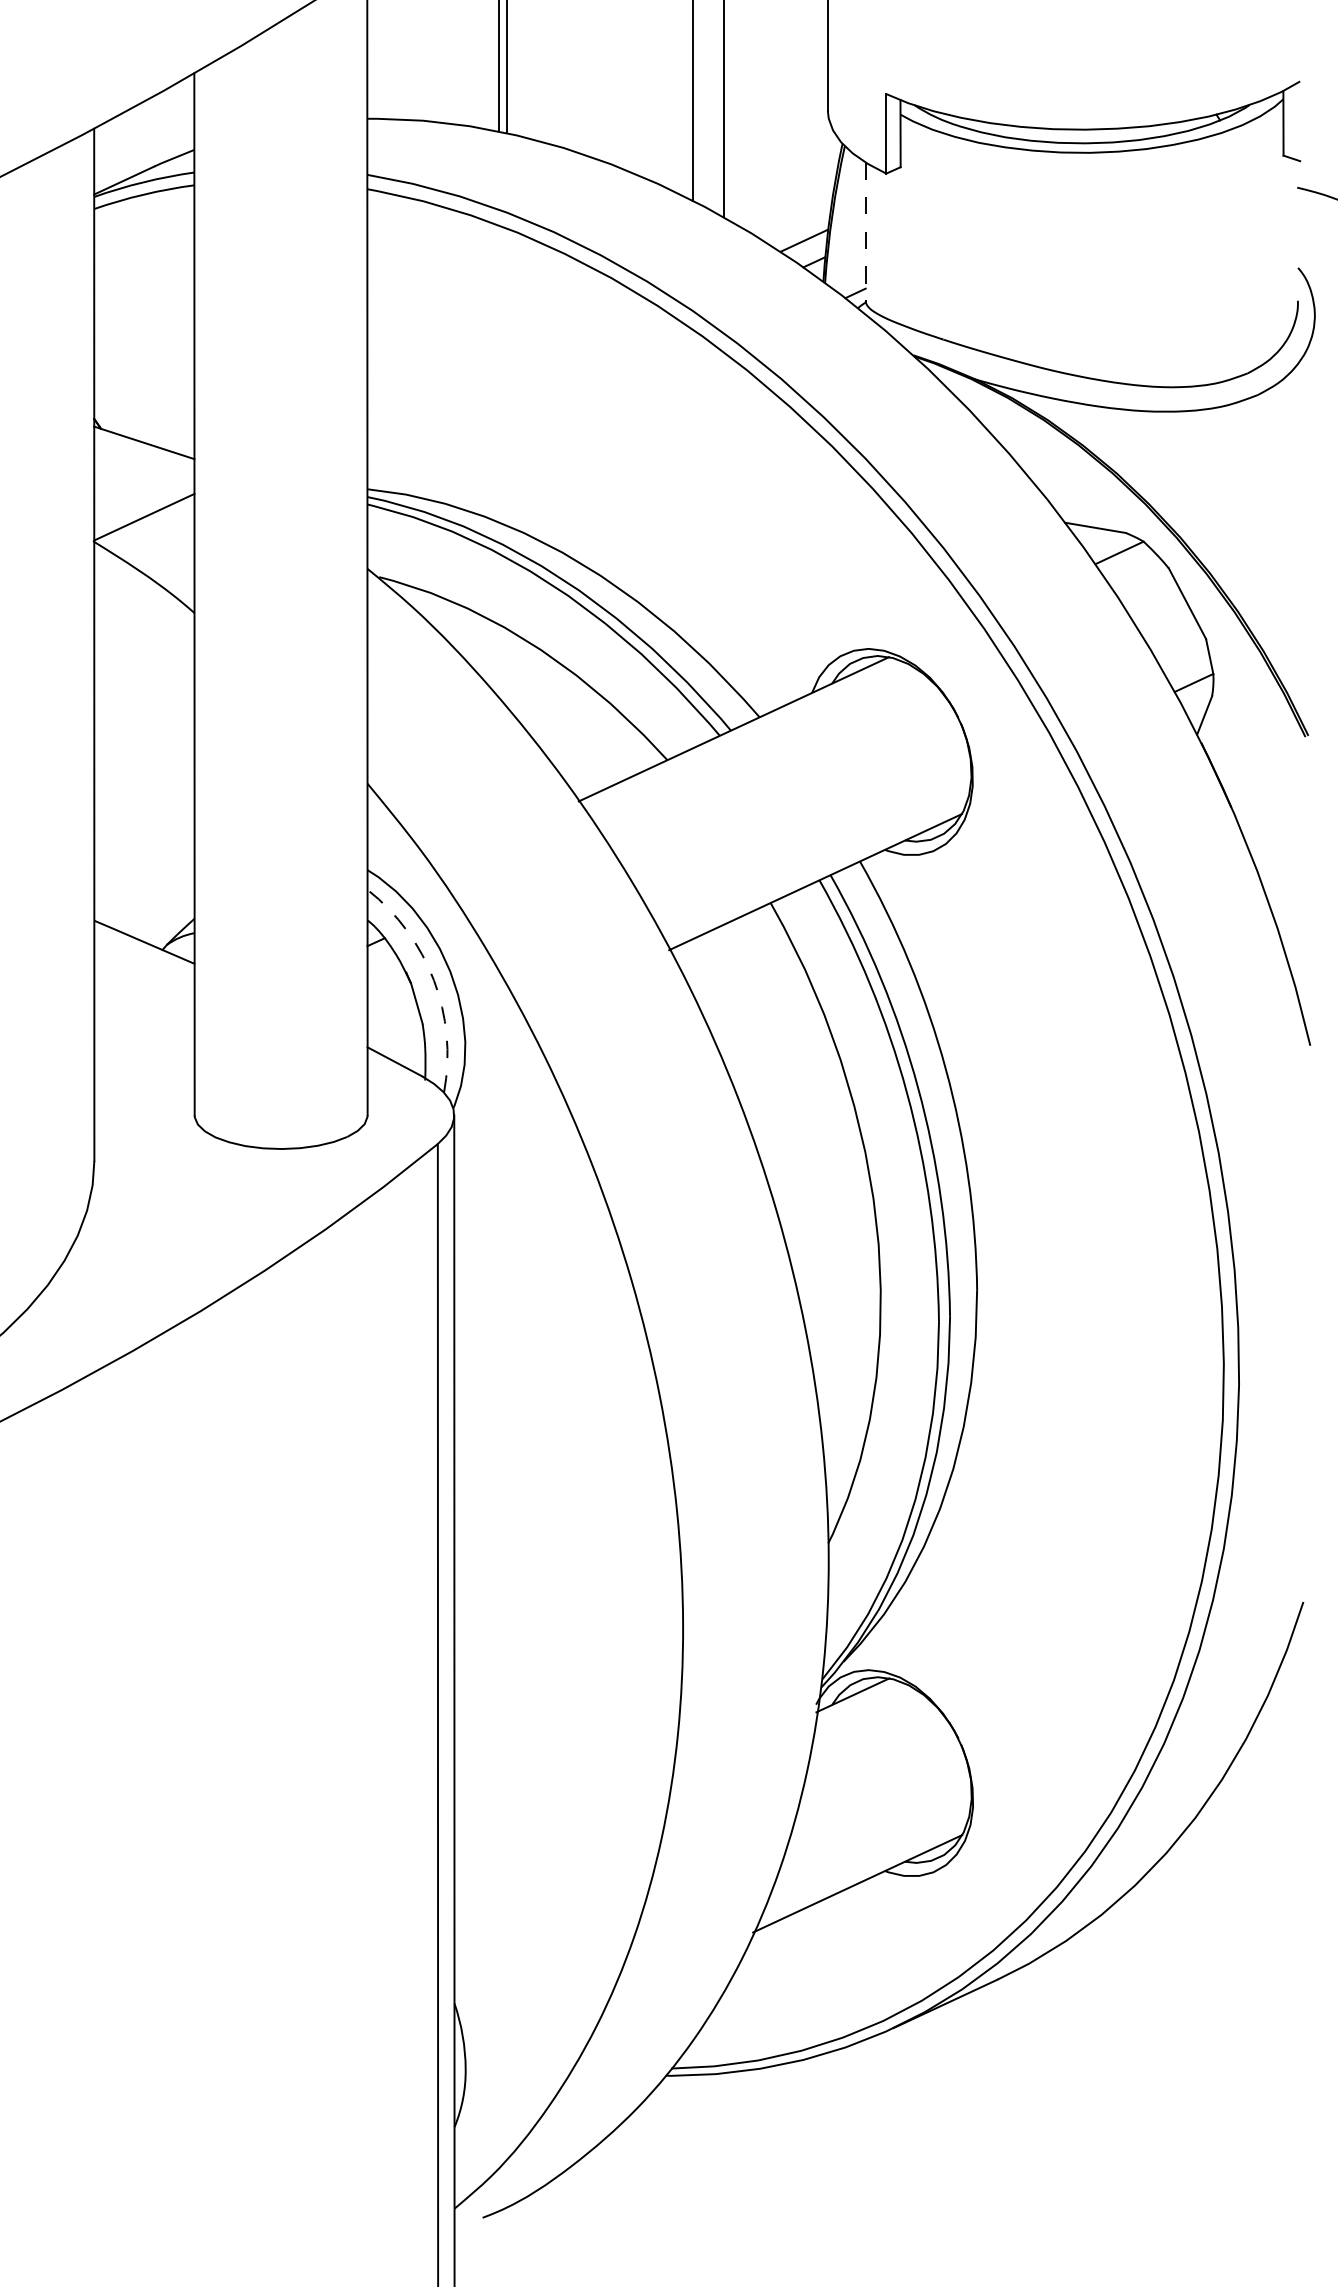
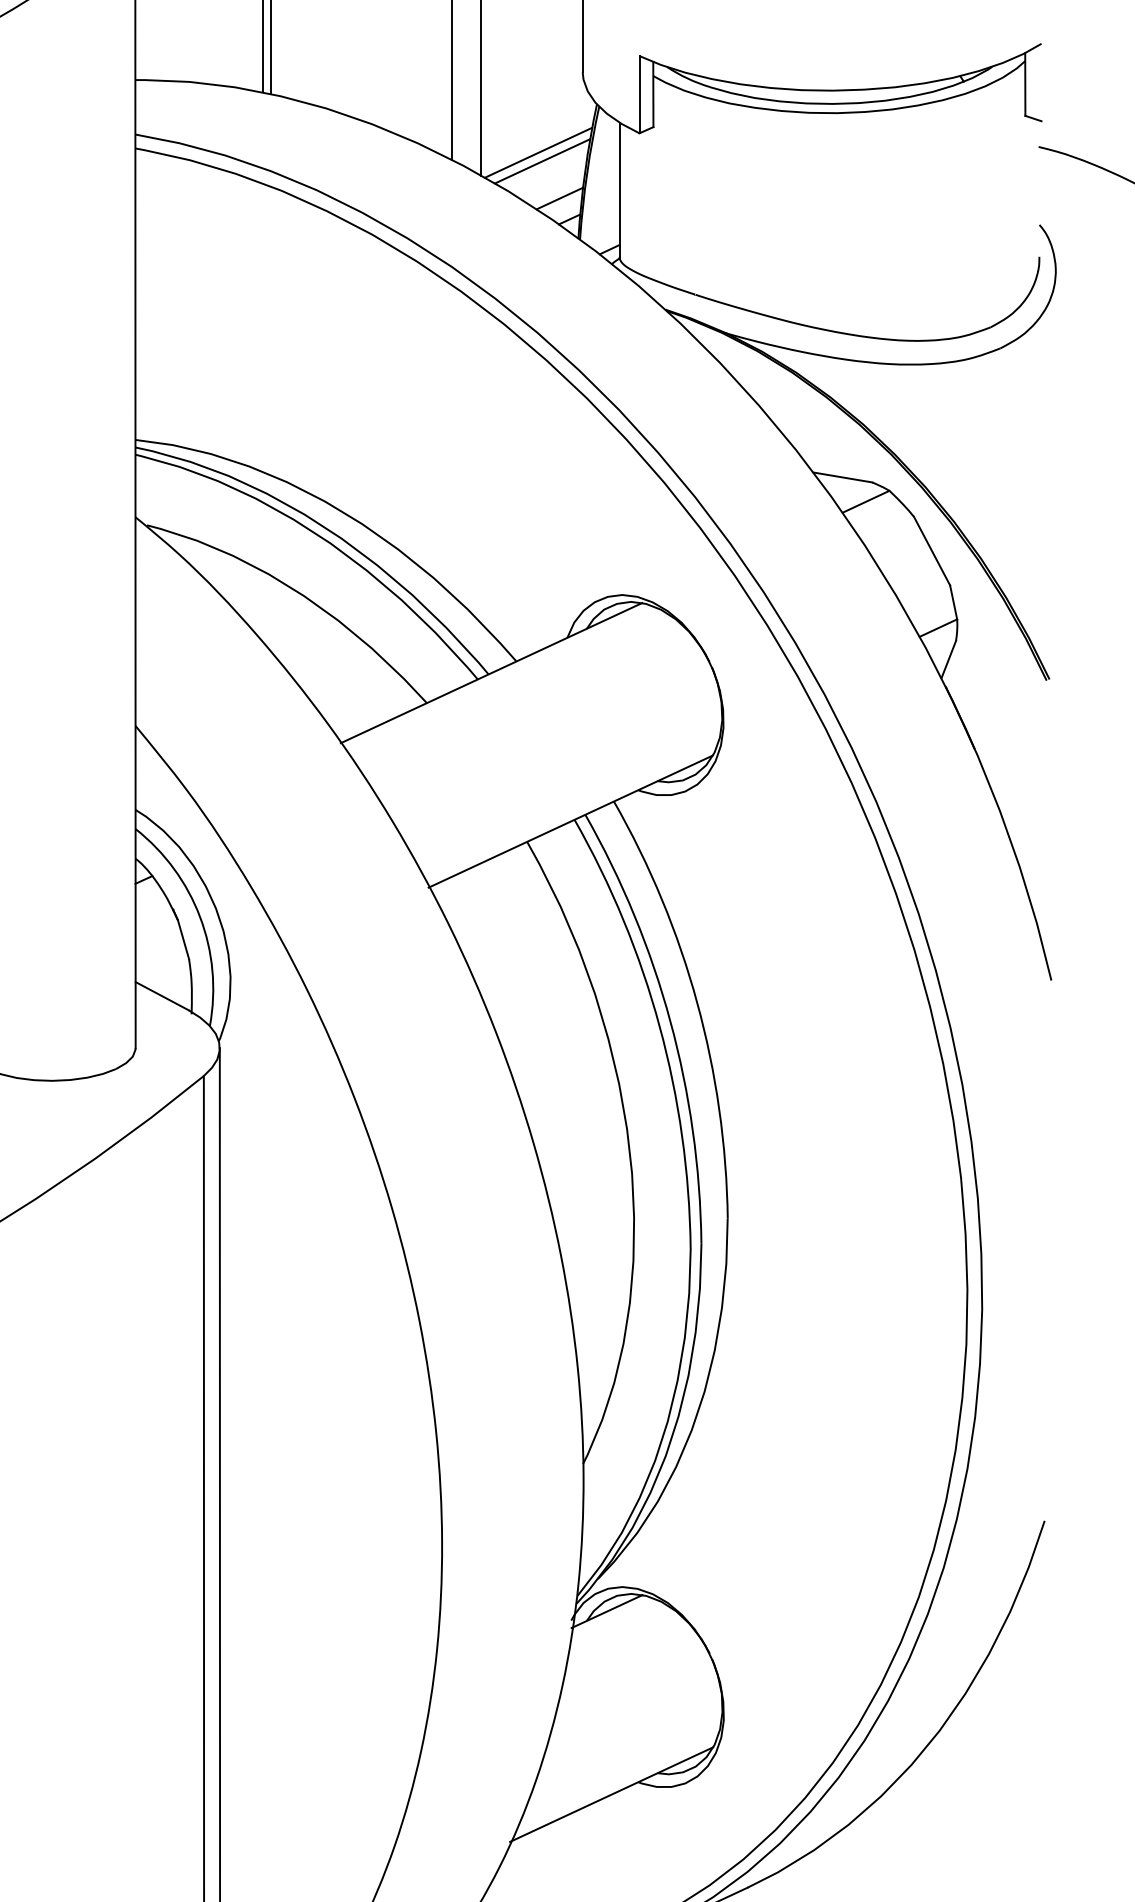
line: (782, 193) -> (538, 152), added
line: (786, 202) -> (542, 161), added
line: (865, 232) -> (619, 190), dashed -> solid
arc: (434, 980) -> (200, 917), dashed -> solid

